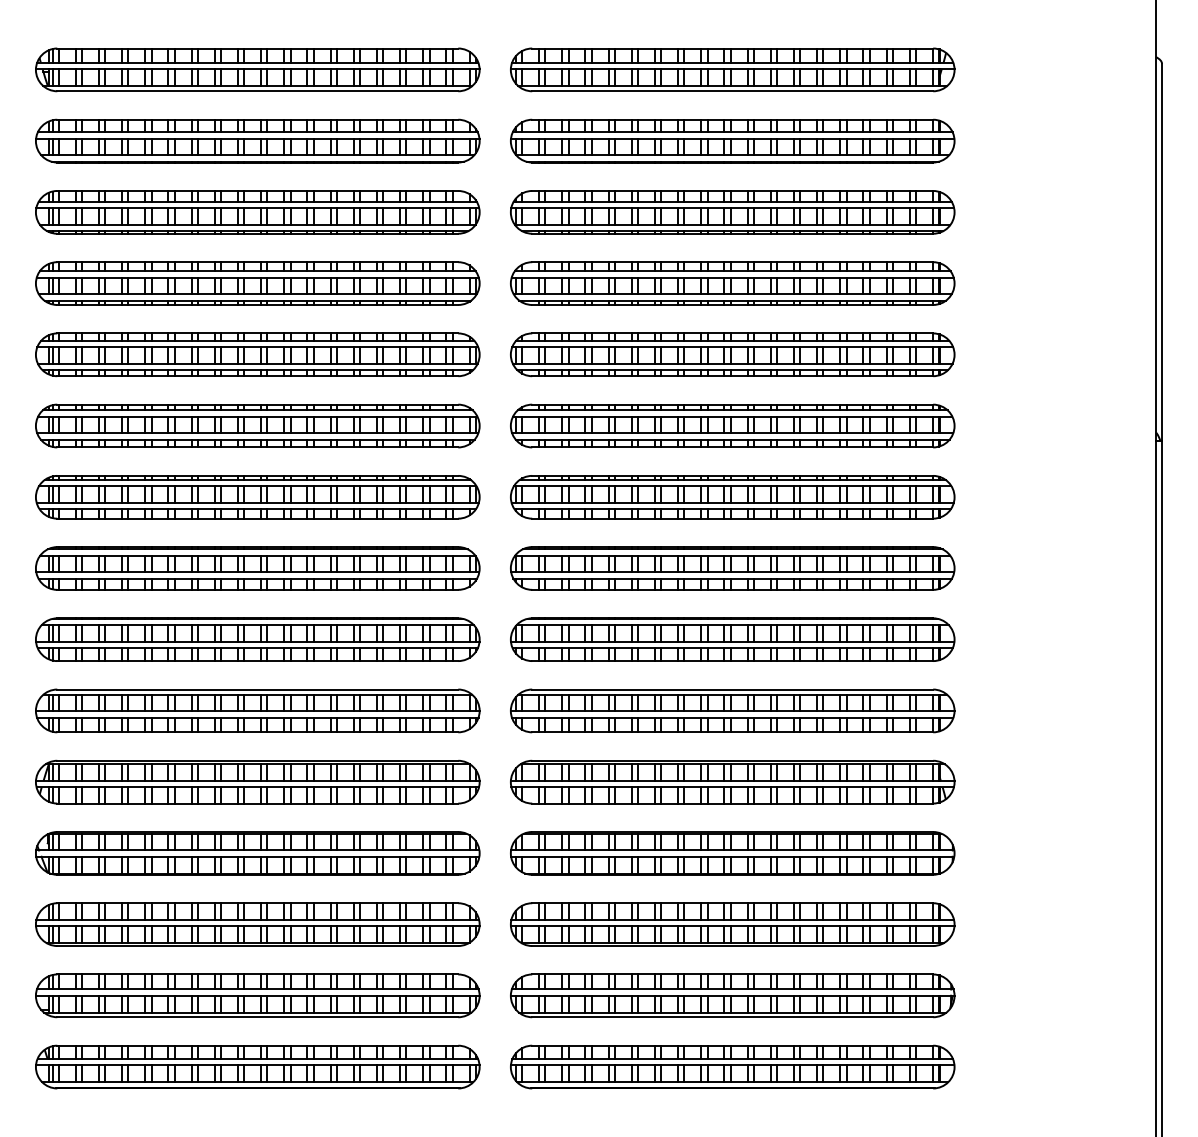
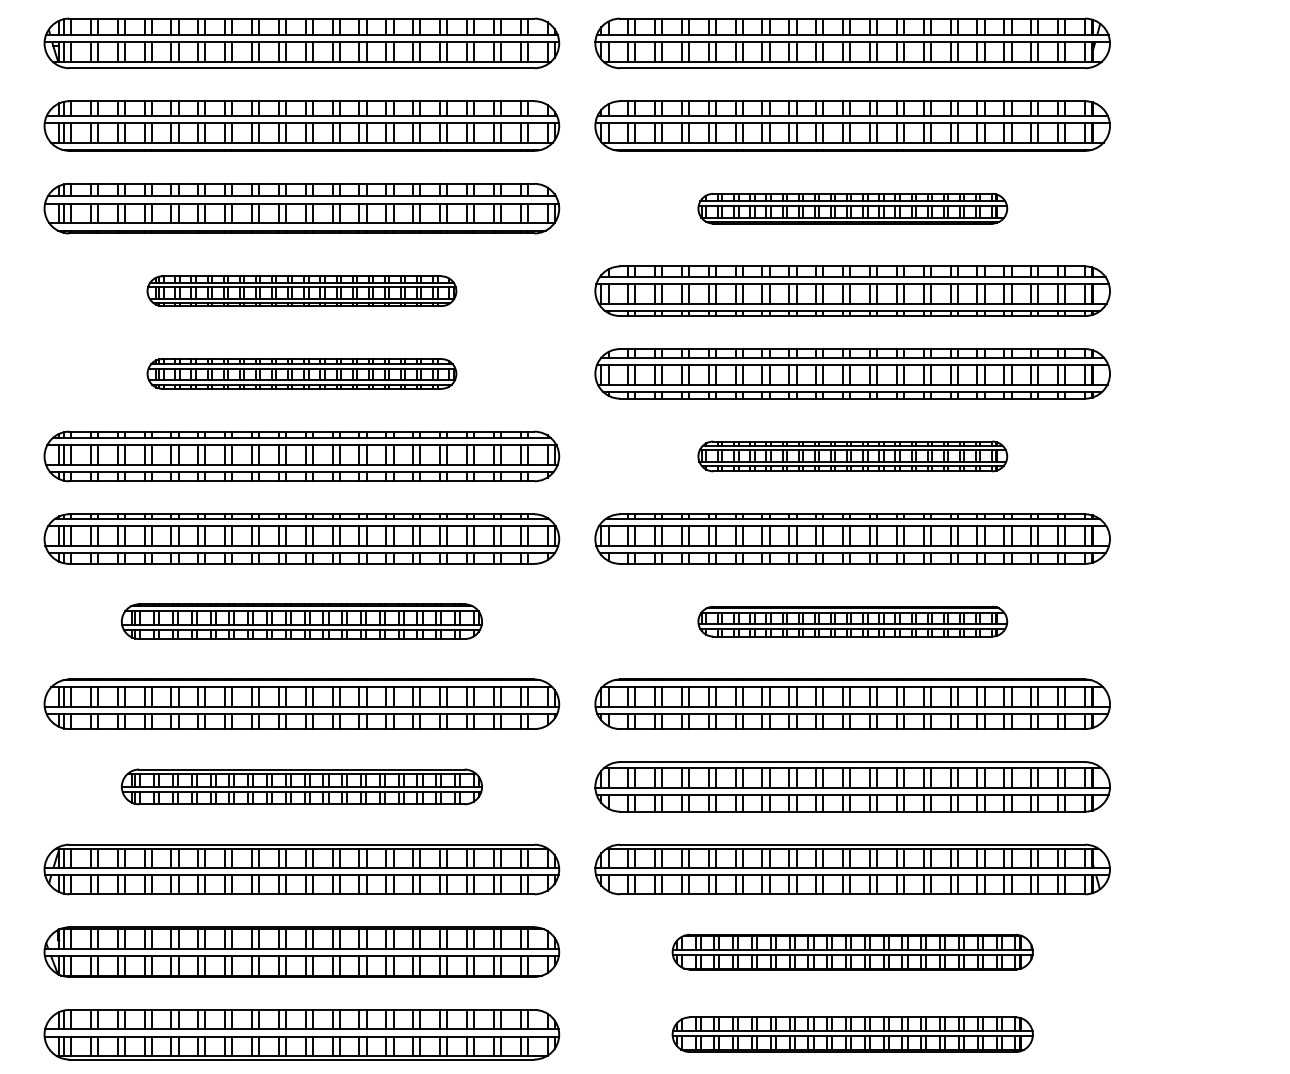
part: (732, 212) -> (852, 208), size x0.6
part: (257, 283) -> (301, 291), size x0.6
part: (257, 354) -> (301, 373), size x0.6
part: (732, 425) -> (852, 455), size x0.6
part: (257, 568) -> (301, 621), size x0.7
part: (732, 568) -> (852, 621), size x0.6
part: (257, 710) -> (301, 786), size x0.7
part: (732, 853) -> (852, 952), size x0.7
part: (732, 924) -> (852, 1034), size x0.7

